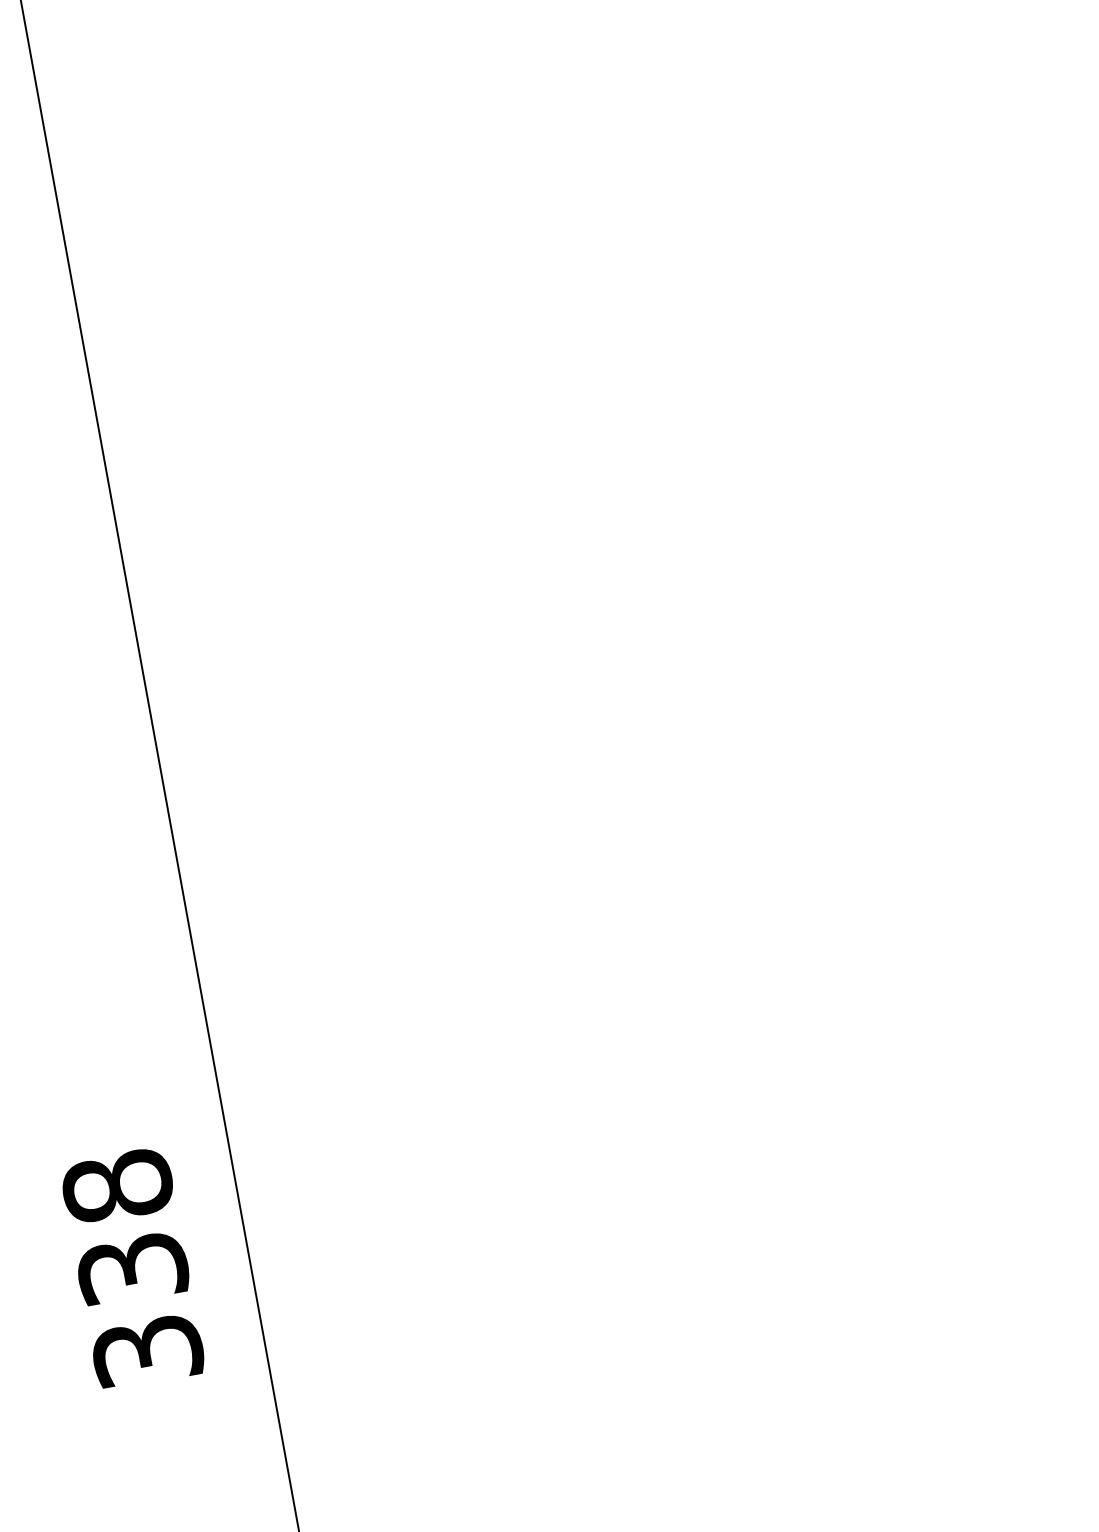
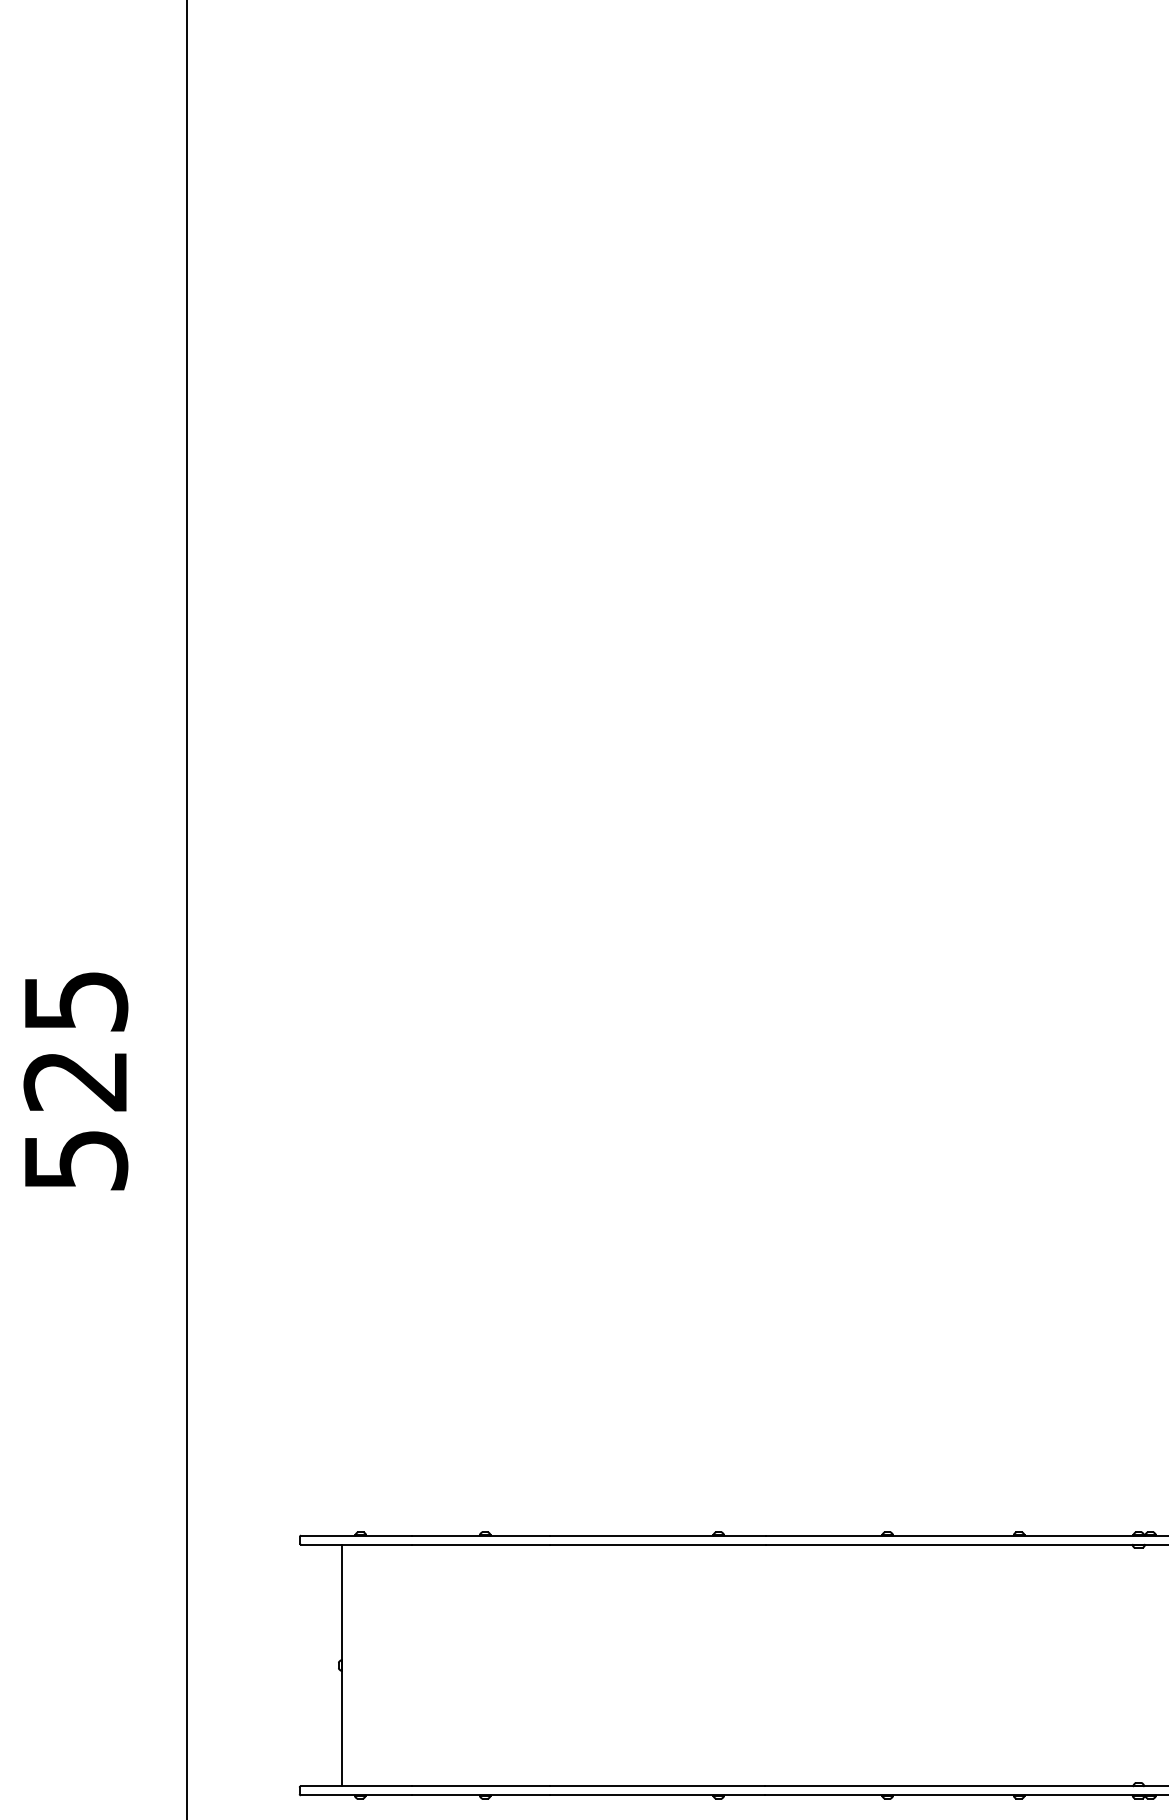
text: (132, 1268) -> (75, 1080), 338 -> 525

